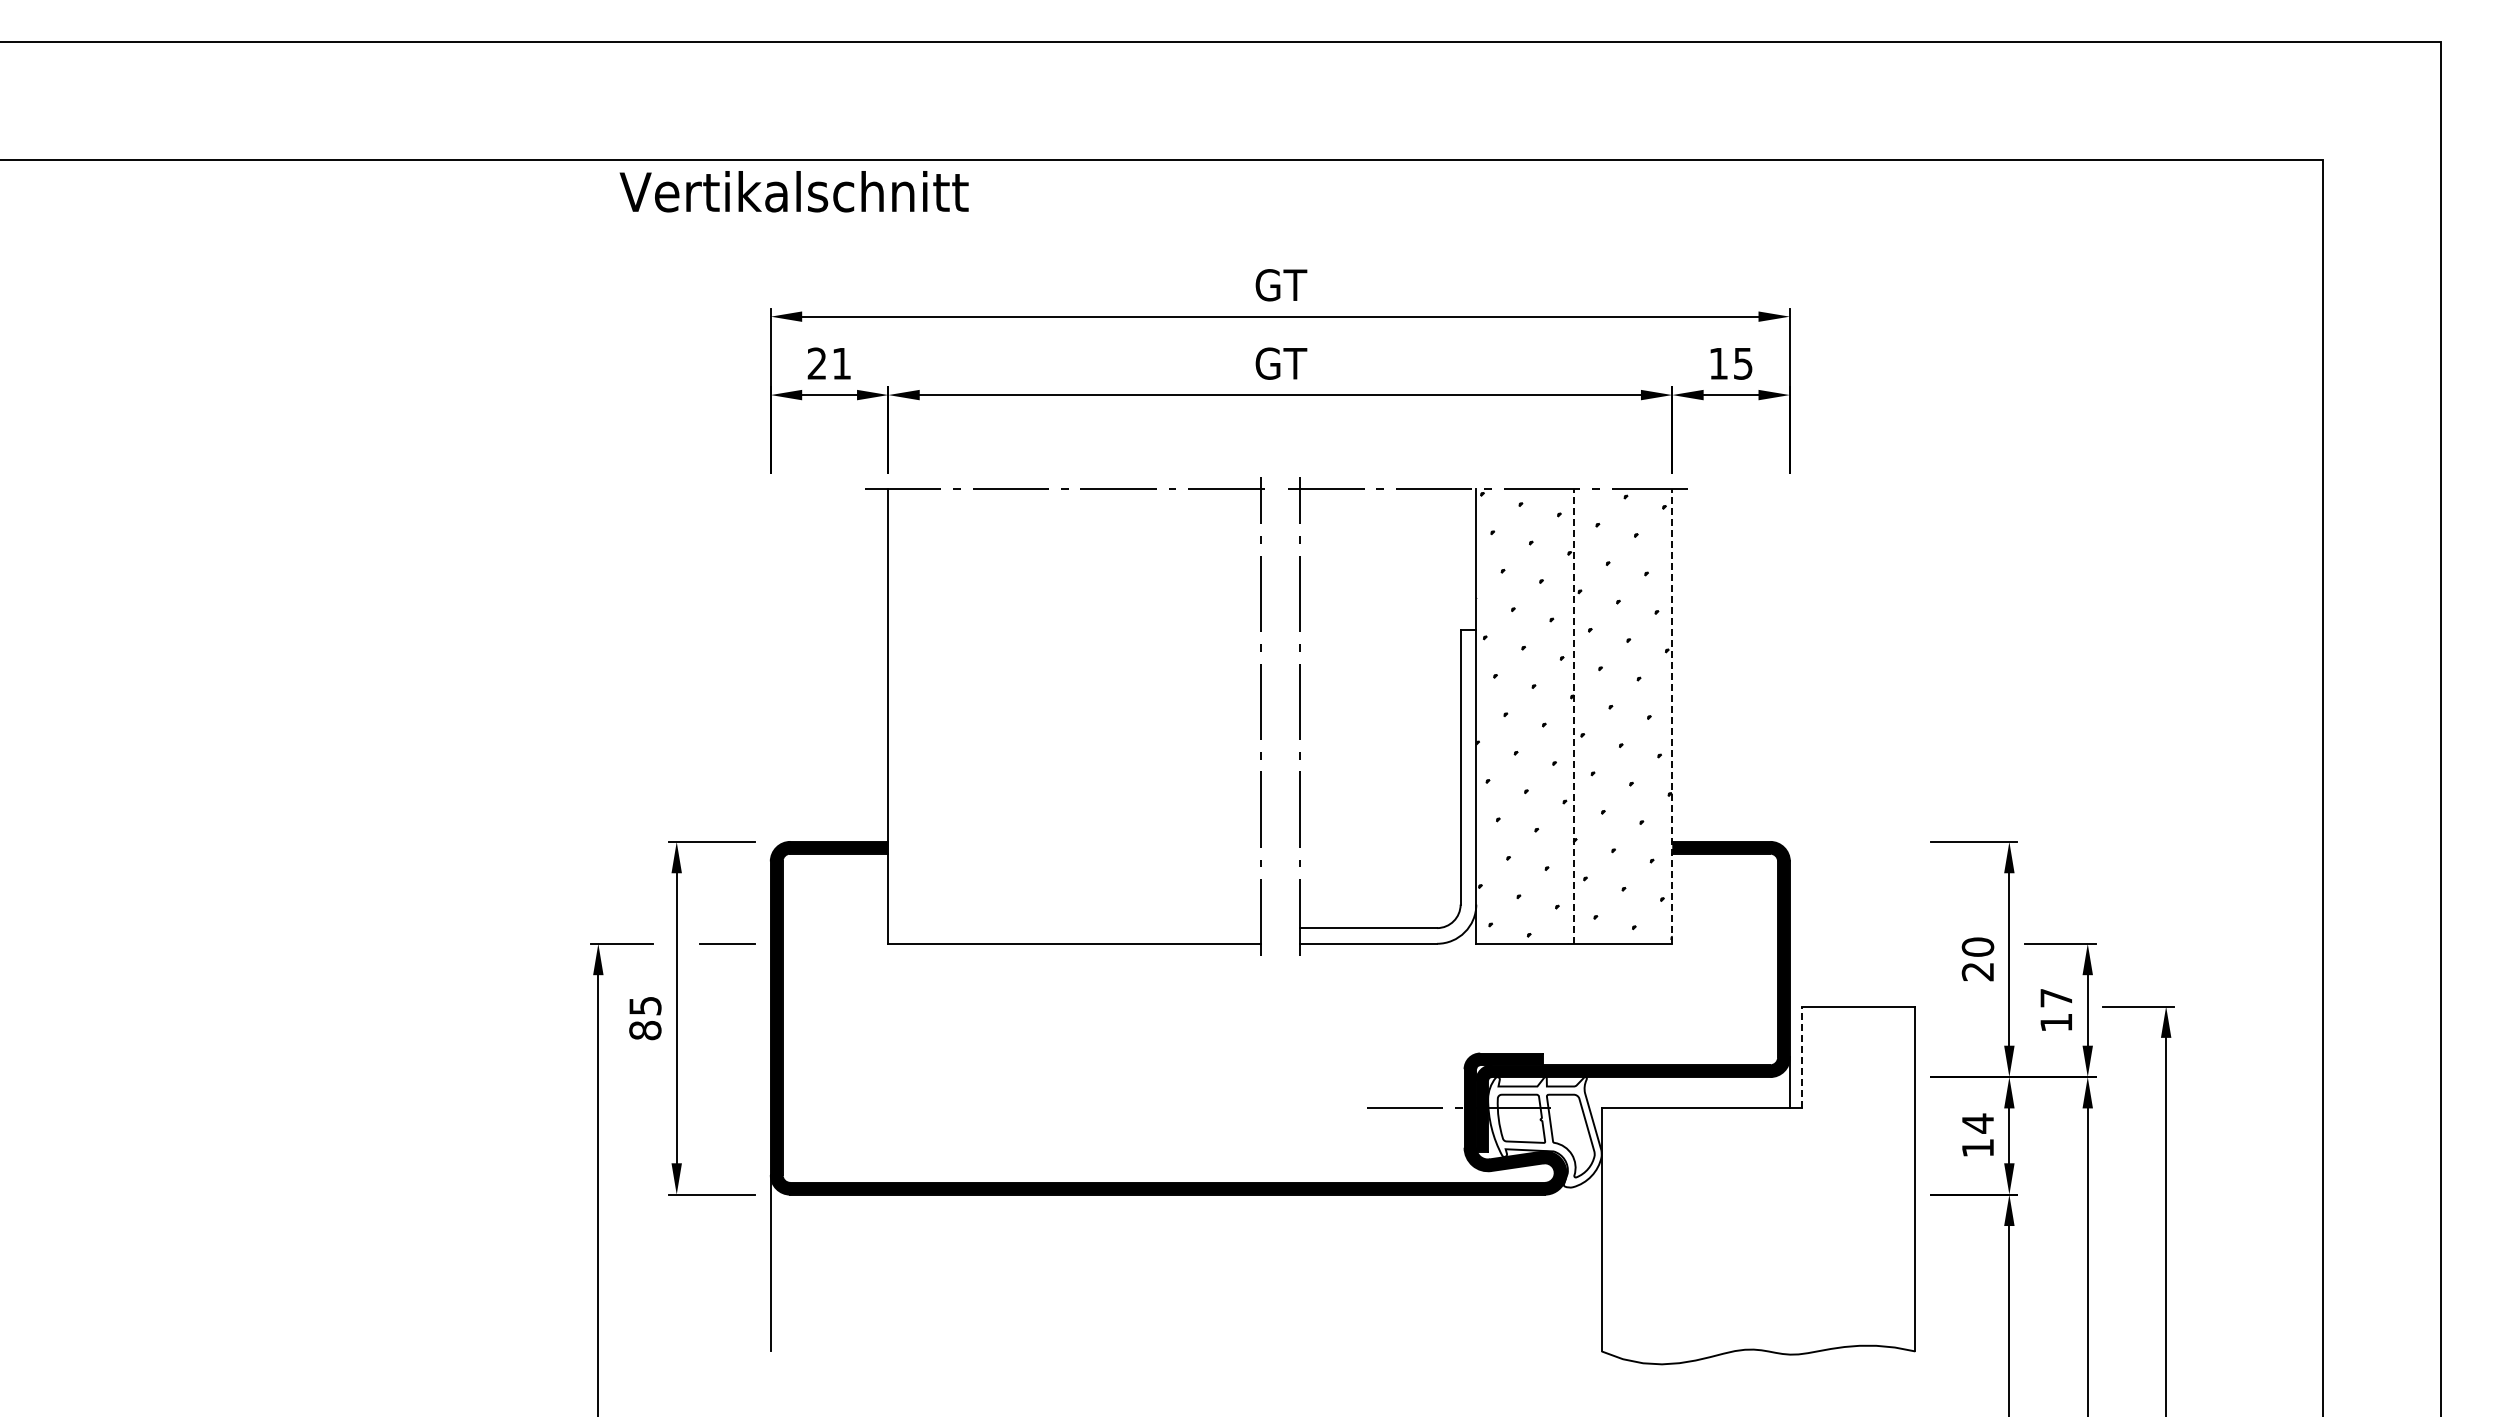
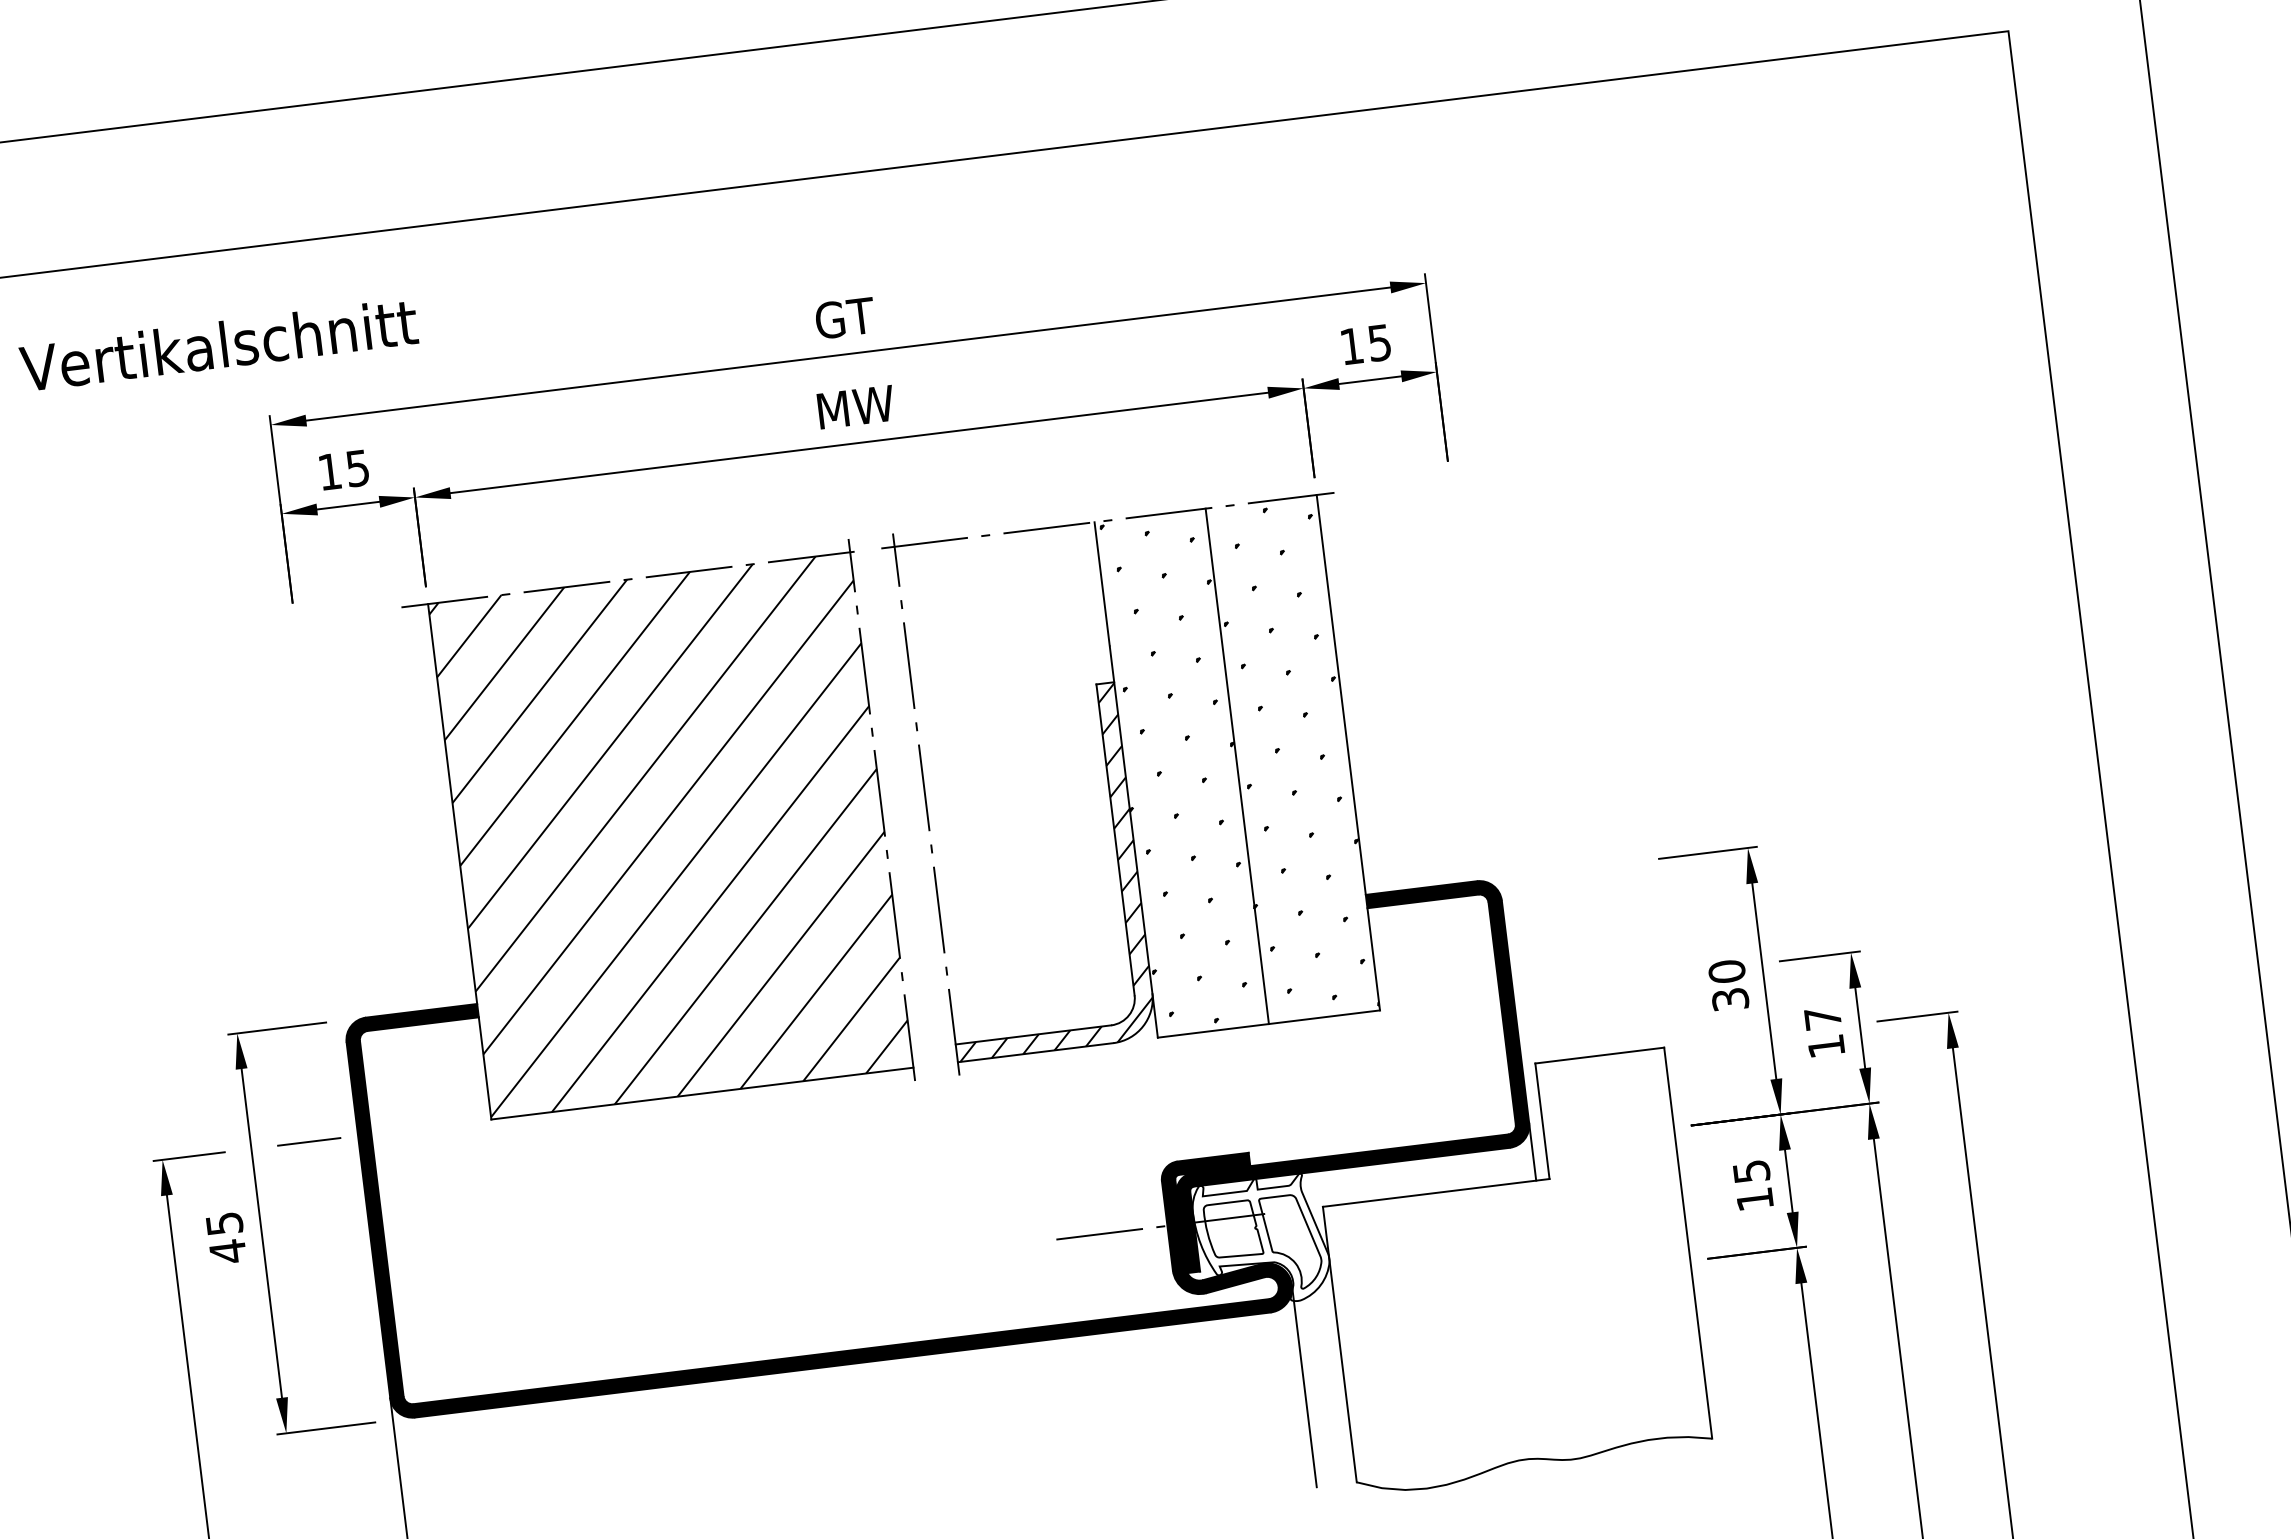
text: (793, 191) -> (218, 344), moved
text: (828, 363) -> (342, 470), 21 -> 15
text: (1281, 363) -> (856, 406), GT -> MW
line: (1574, 715) -> (1237, 765), dashed -> solid
line: (1672, 715) -> (1348, 751), dashed -> solid
hatch: (1074, 716) -> (670, 835), added
hatch: (1389, 787) -> (1037, 872), added
text: (1978, 971) -> (1730, 999), 20 -> 30
text: (645, 1030) -> (228, 1251), 85 -> 45
line: (1801, 1057) -> (1542, 1121), dashed -> solid
text: (1978, 1123) -> (1752, 1171), 14 -> 15
line: (1566, 1263) -> (1304, 1387), added

